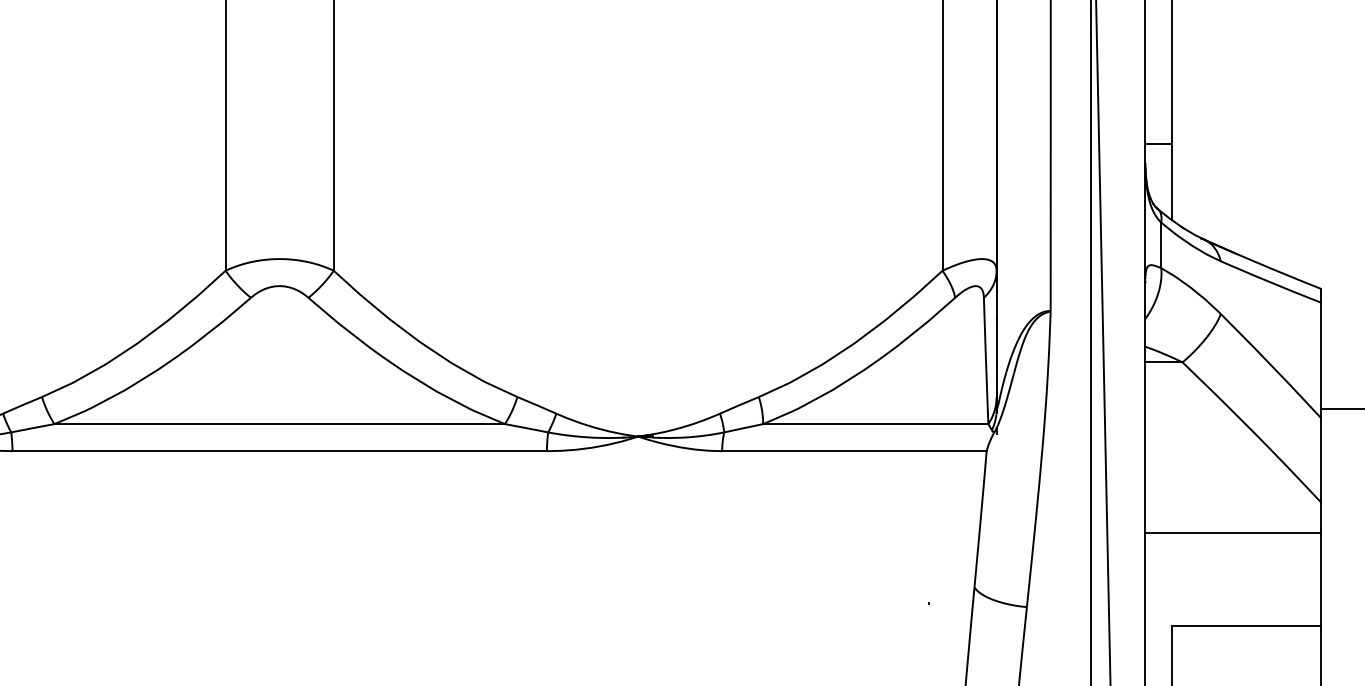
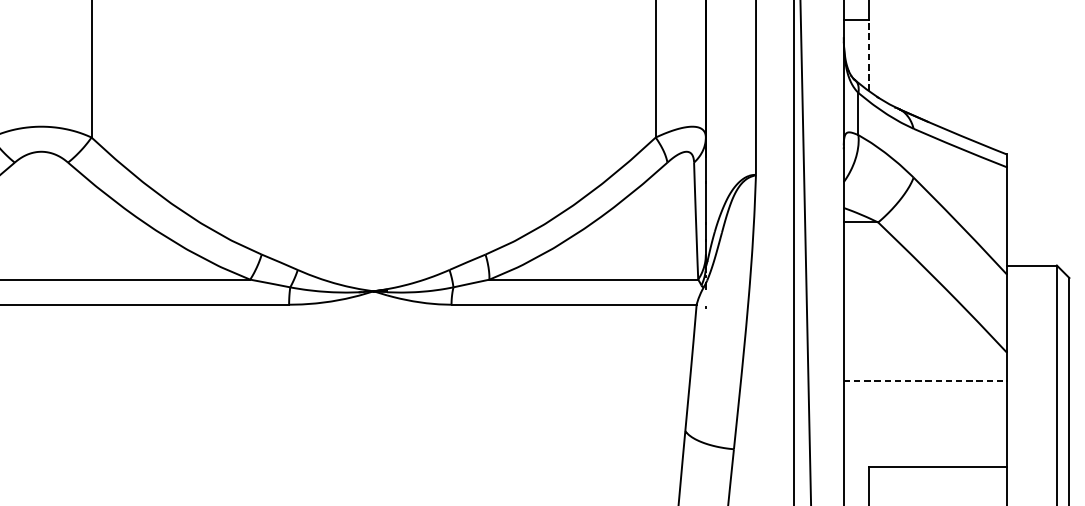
line: (1172, 181) -> (868, 54), solid -> dashed
line: (1233, 532) -> (925, 380), solid -> dashed

